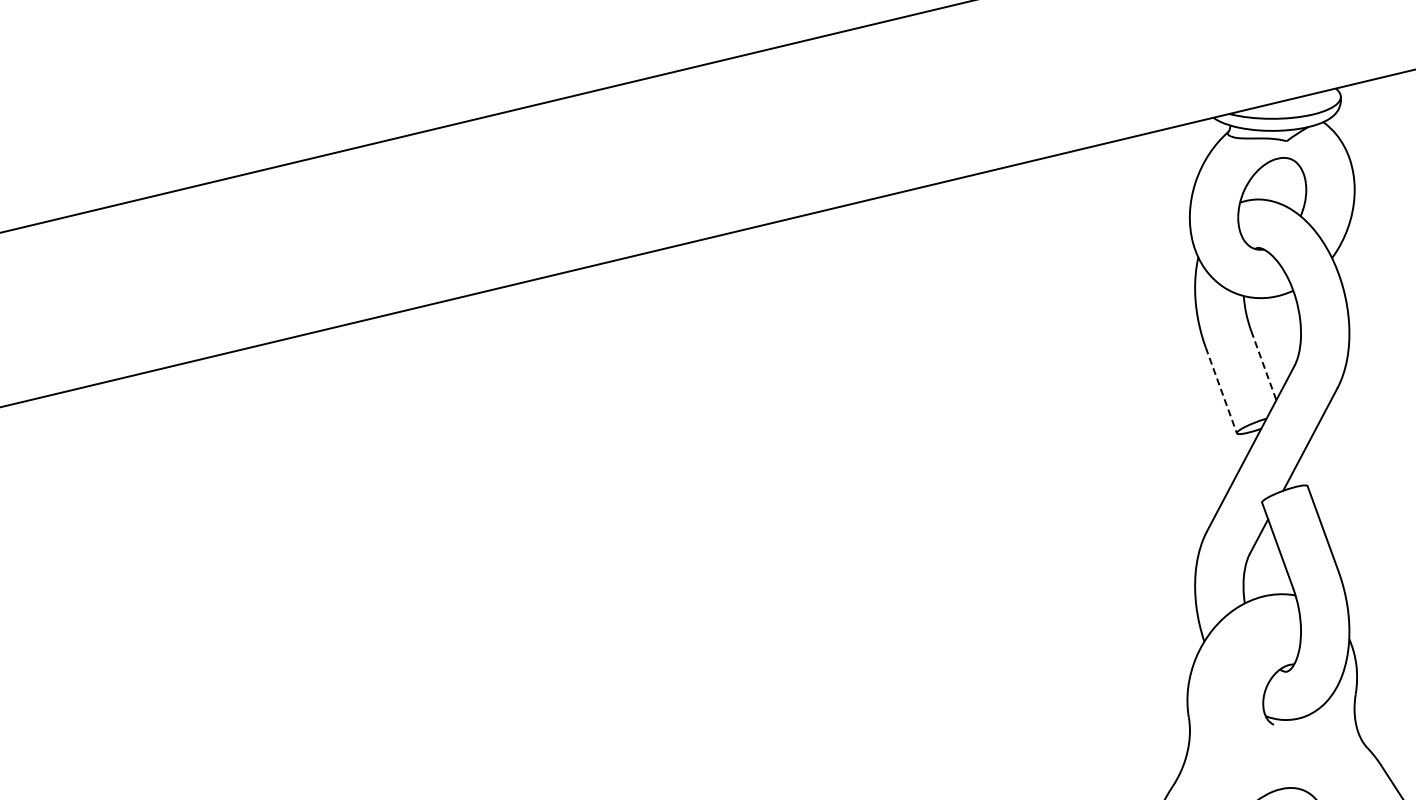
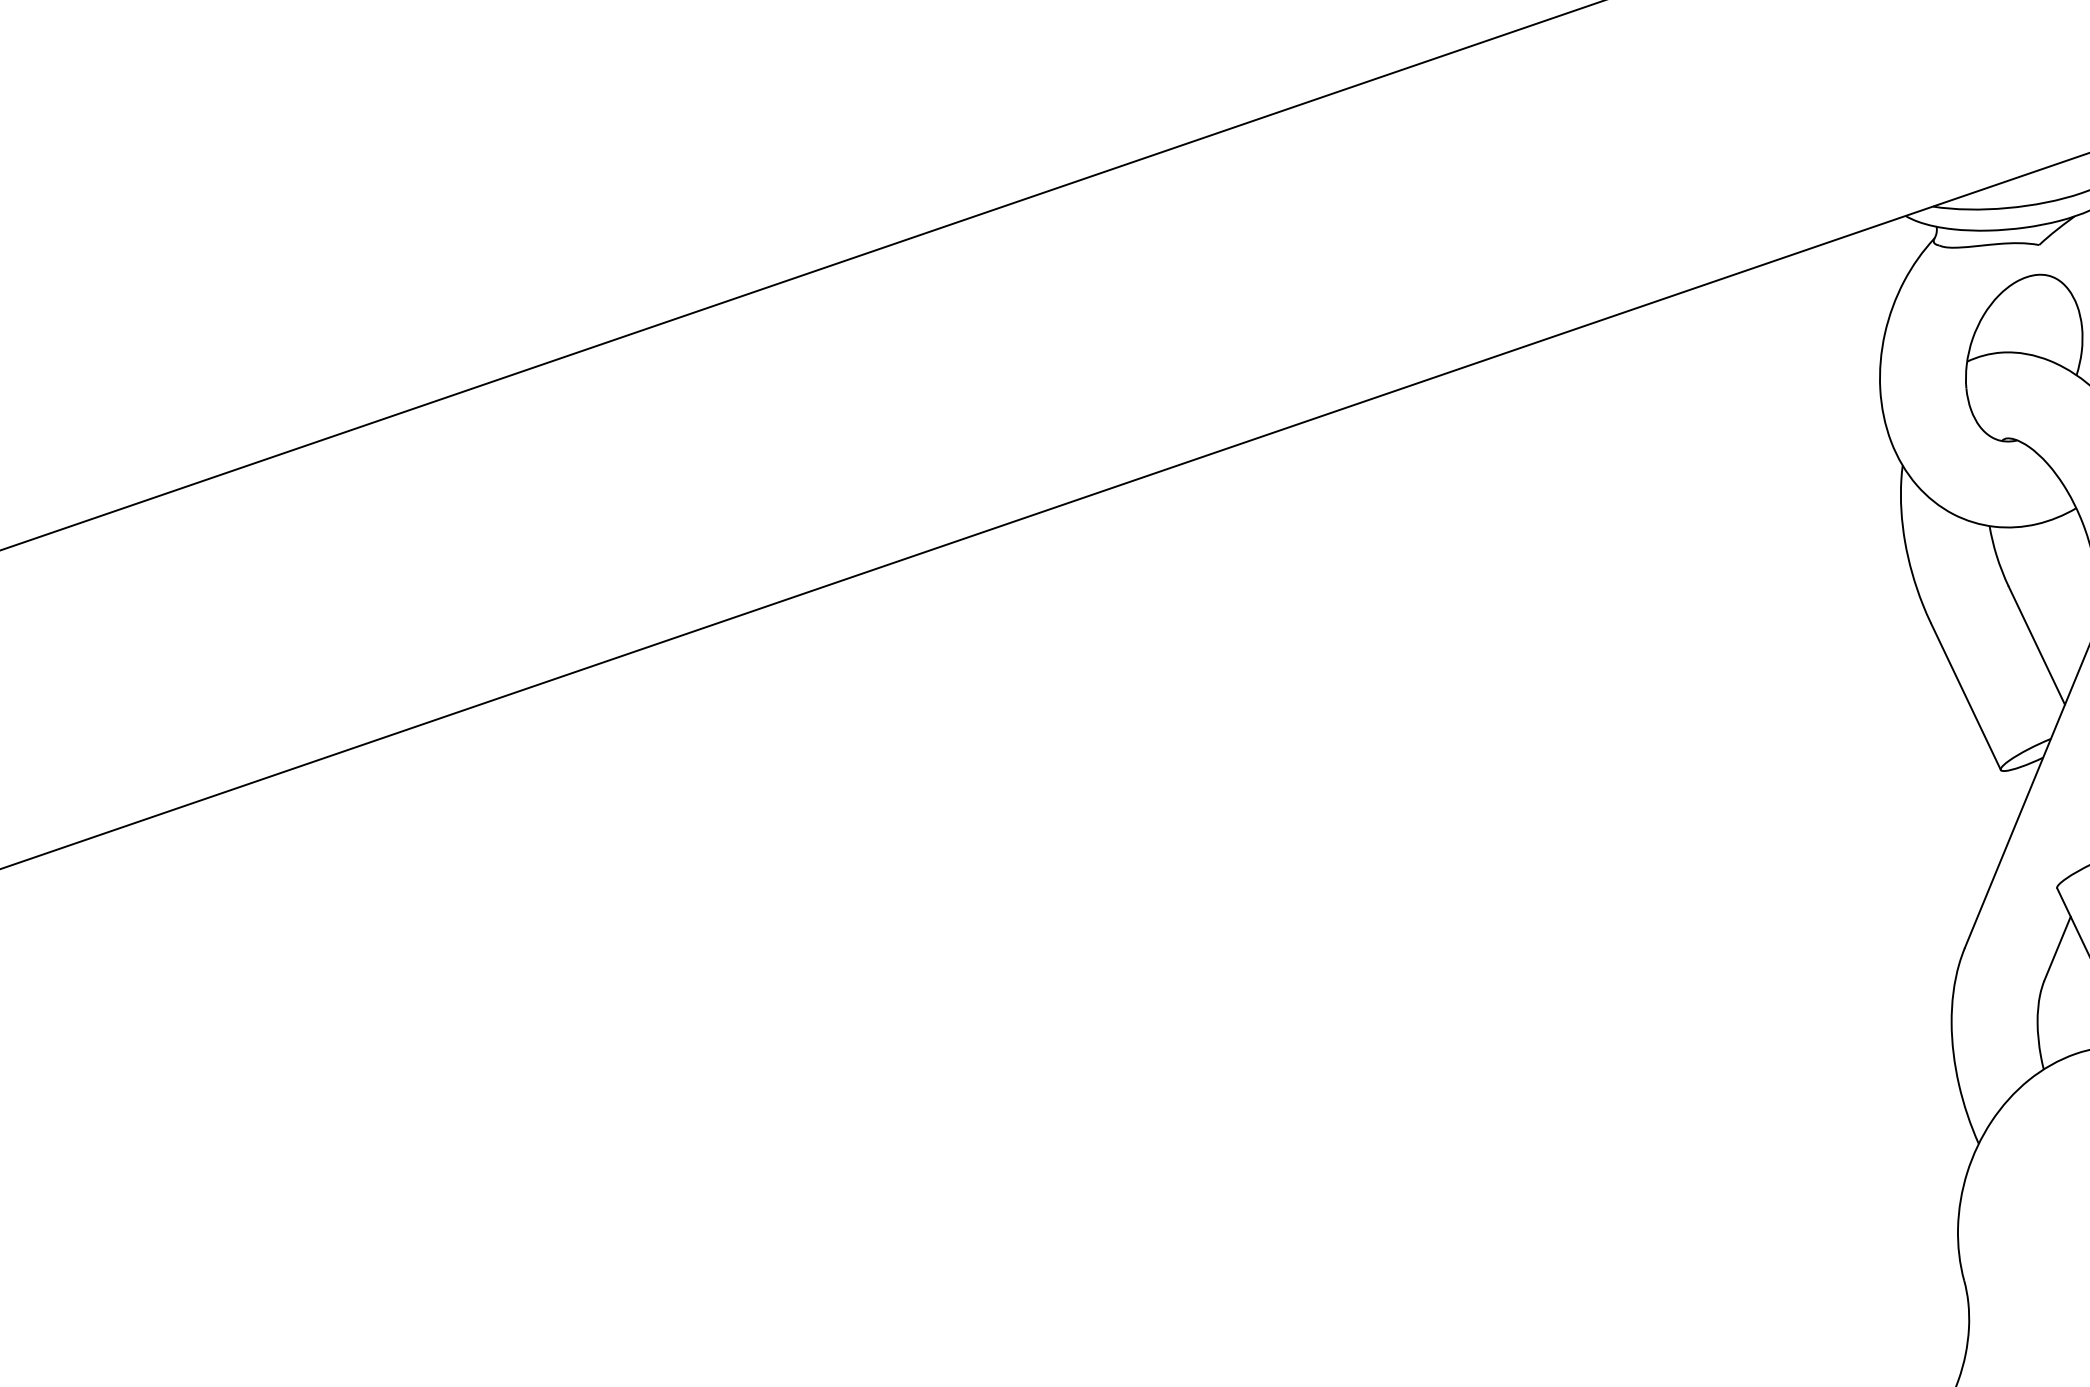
line: (1263, 365) -> (2036, 645), dashed -> solid
line: (1221, 390) -> (1966, 696), dashed -> solid

